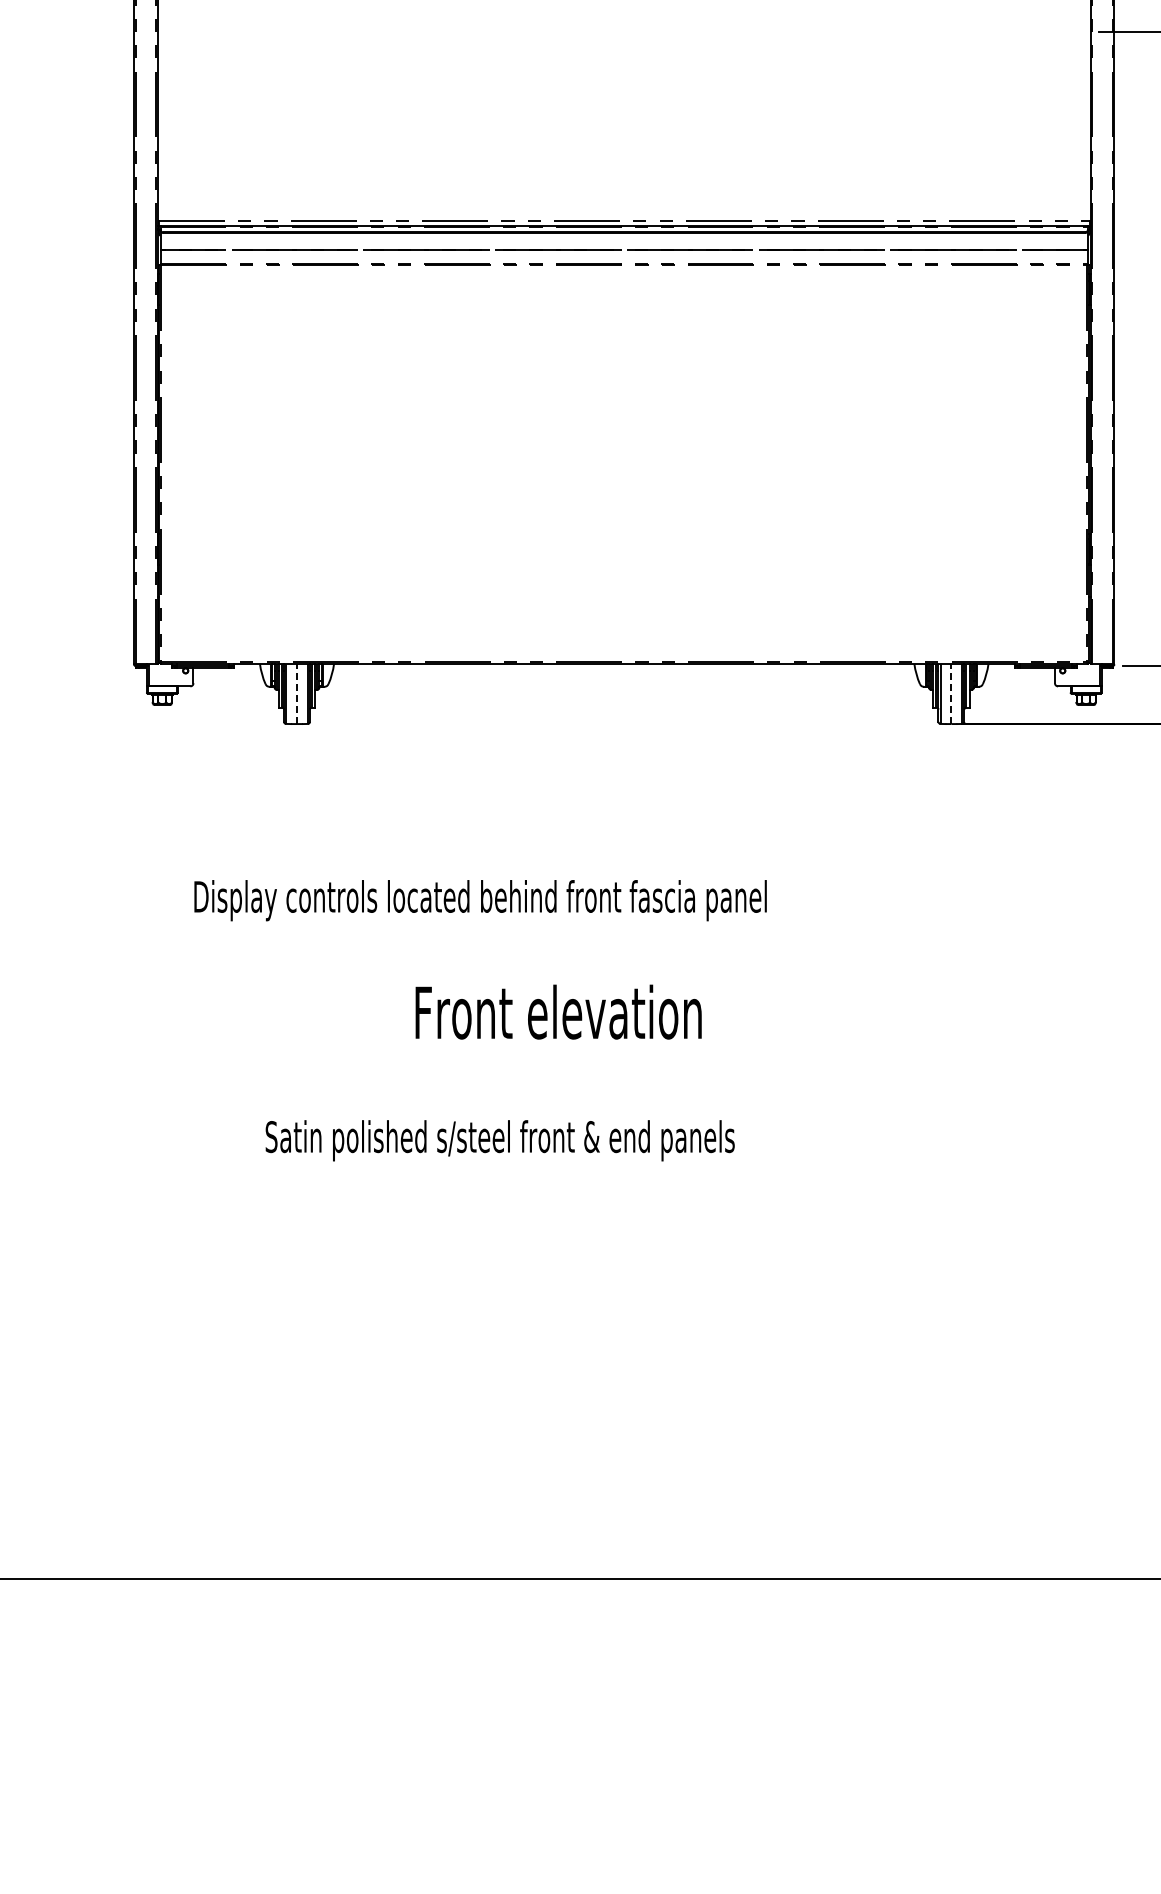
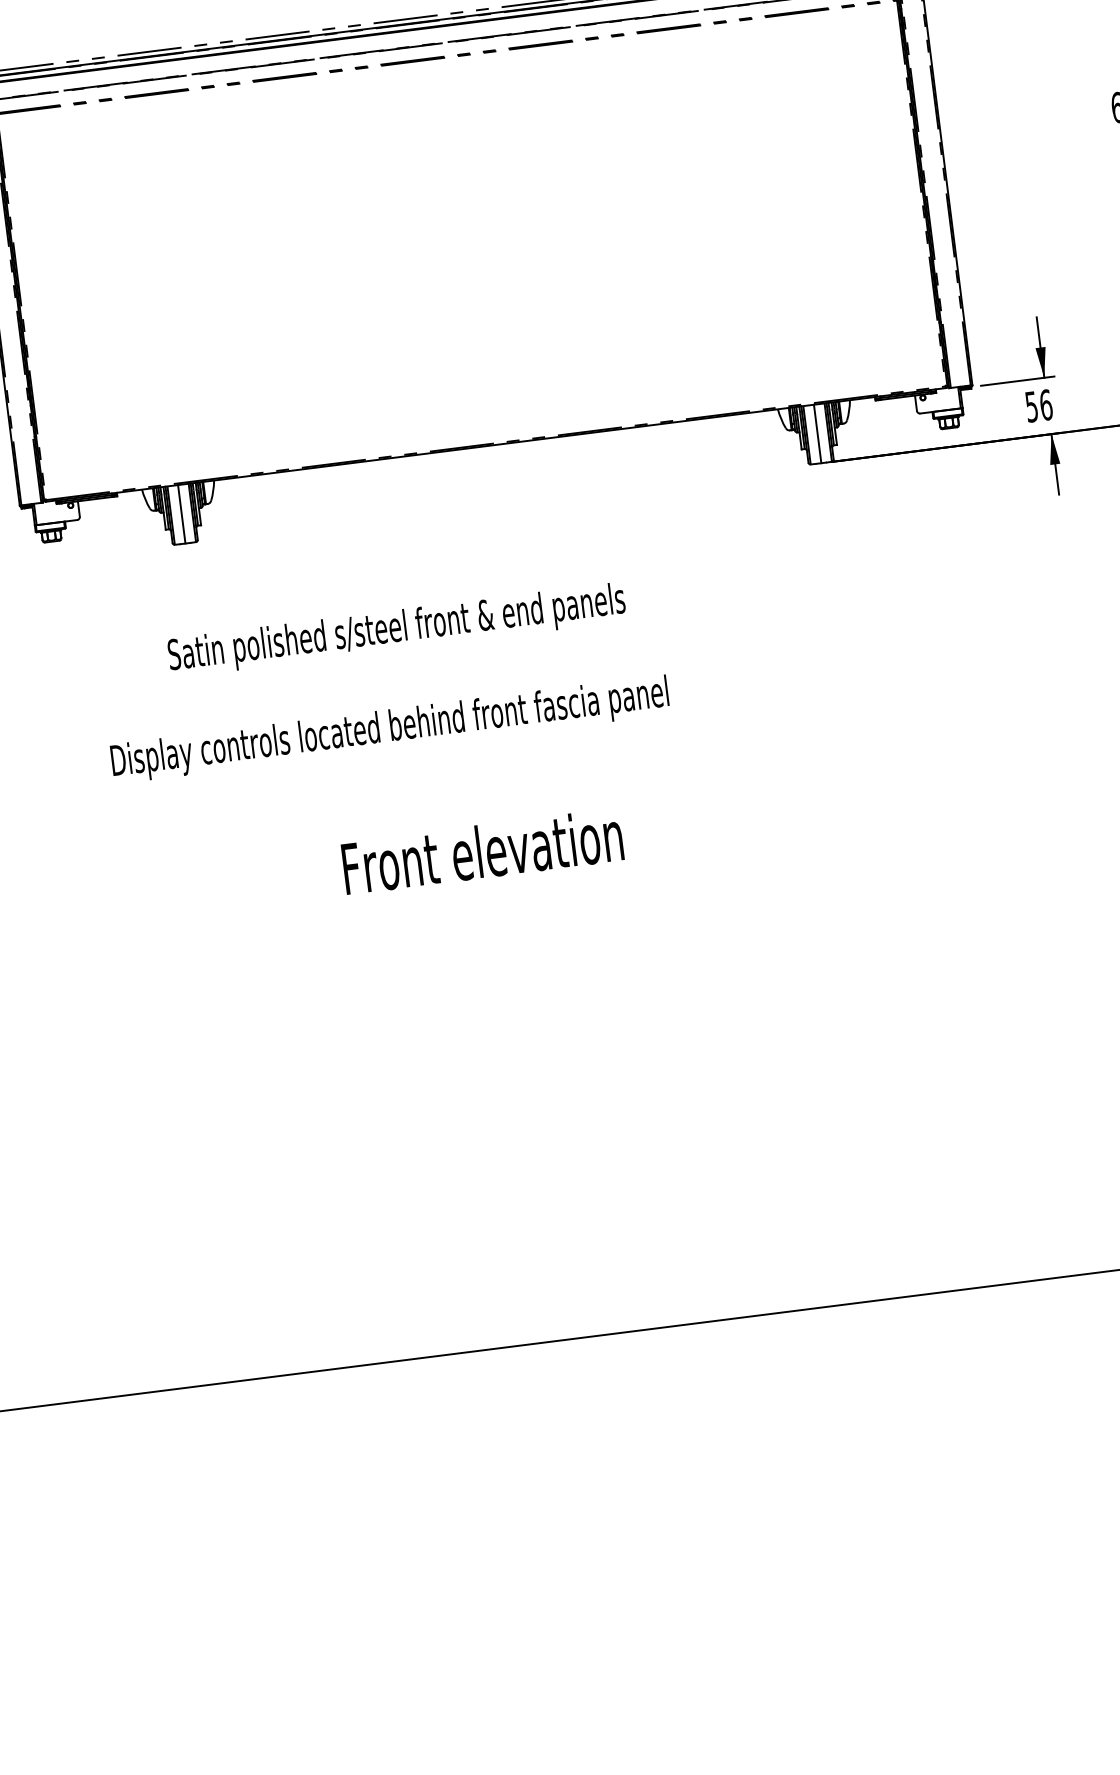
line: (297, 693) -> (182, 513), dashed -> solid
line: (951, 693) -> (817, 433), dashed -> solid
text: (480, 900) -> (390, 729), moved
text: (558, 1011) -> (482, 851), moved
text: (499, 1140) -> (396, 629), moved

